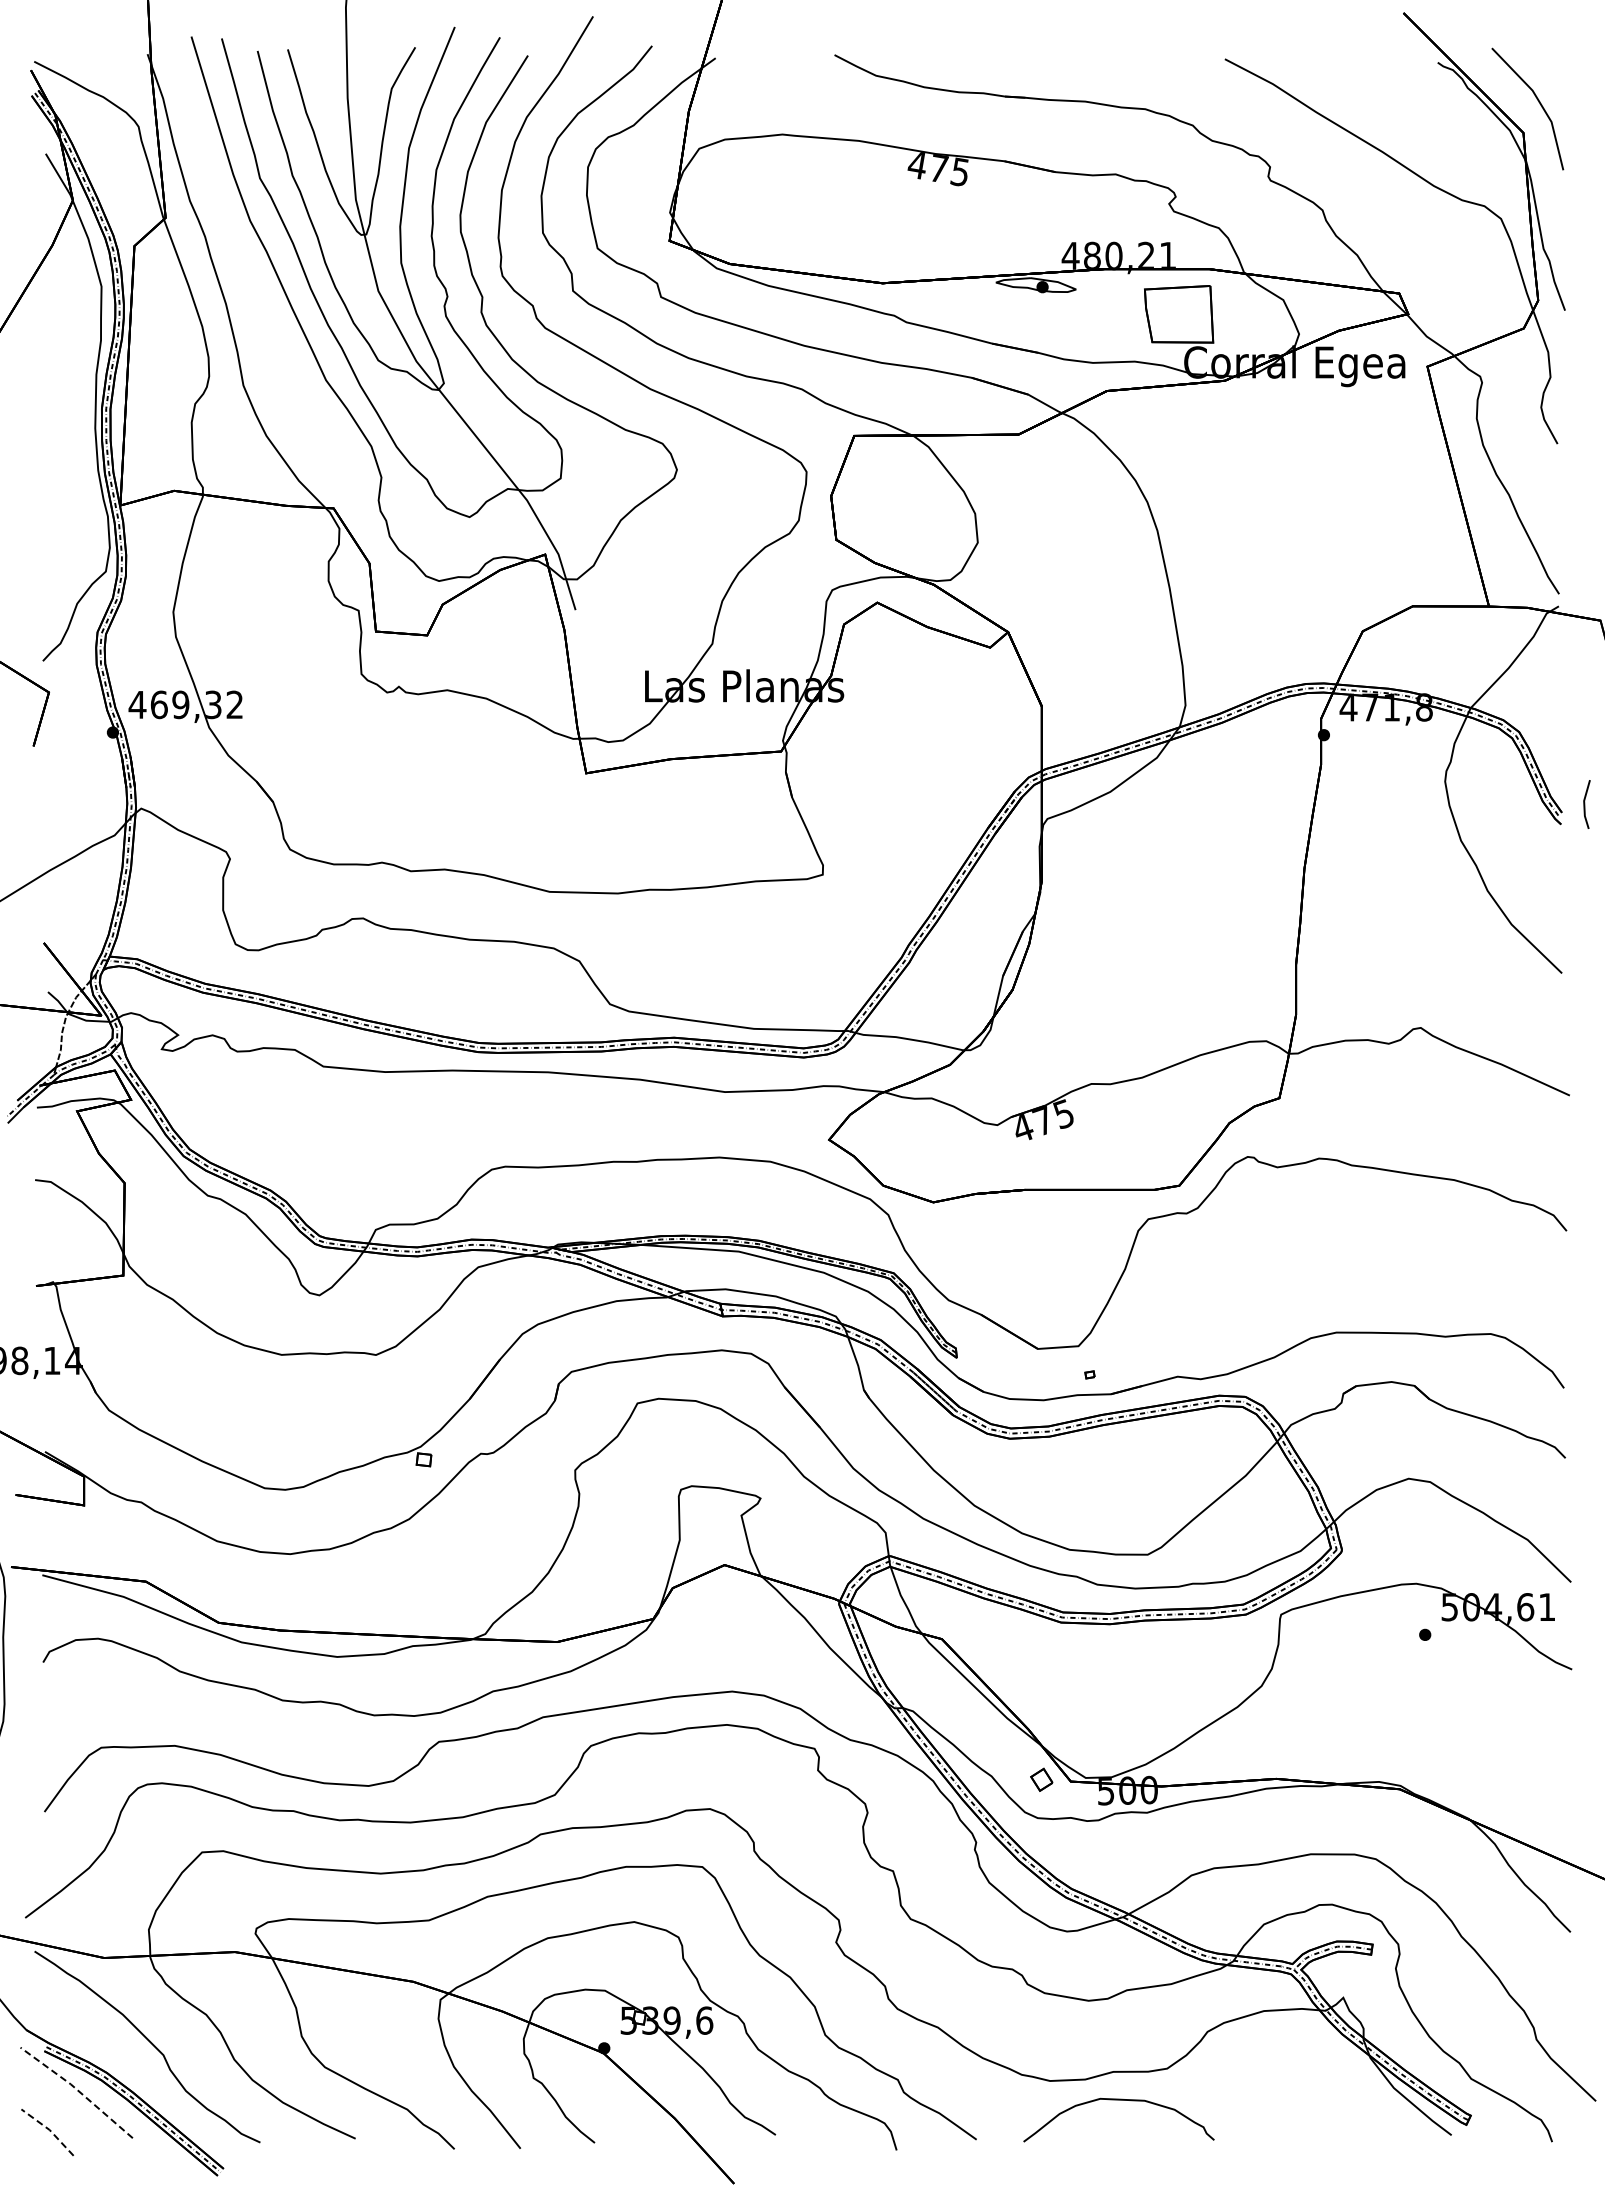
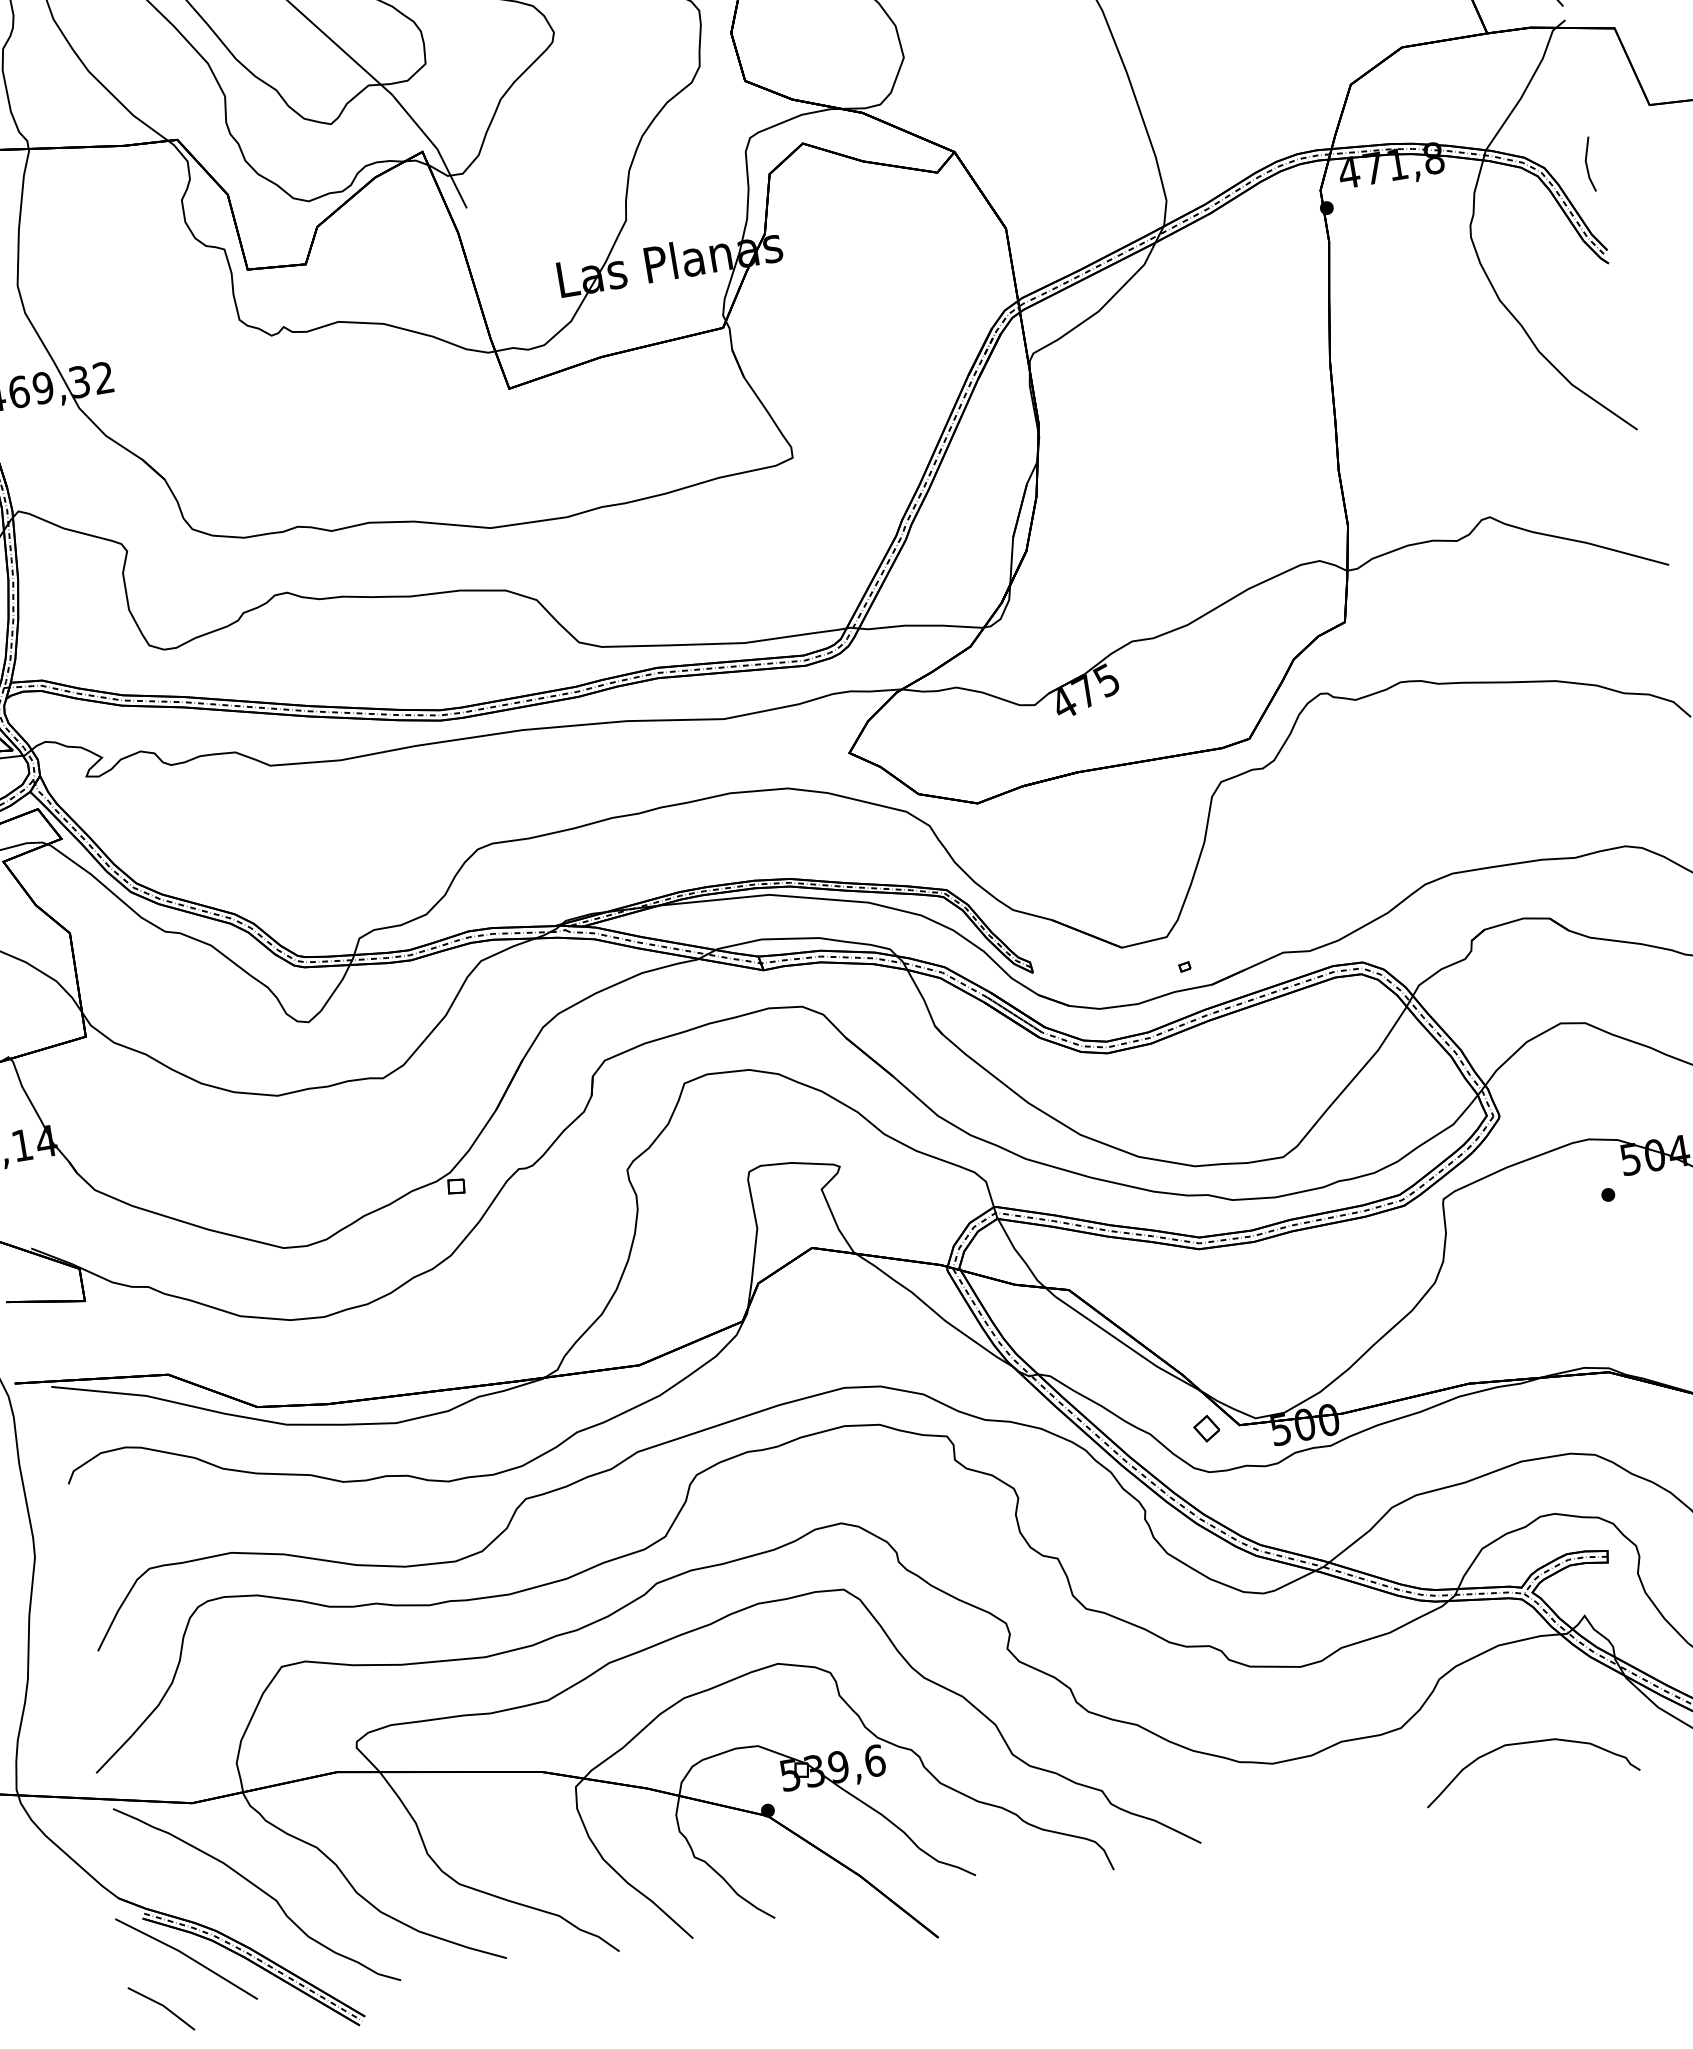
line: (1585, 804) -> (1587, 164), moved
line: (77, 2090) -> (186, 1956), dashed -> solid
curve: (1118, 2100) -> (1525, 1743), moved
line: (49, 2129) -> (162, 2005), dashed -> solid

